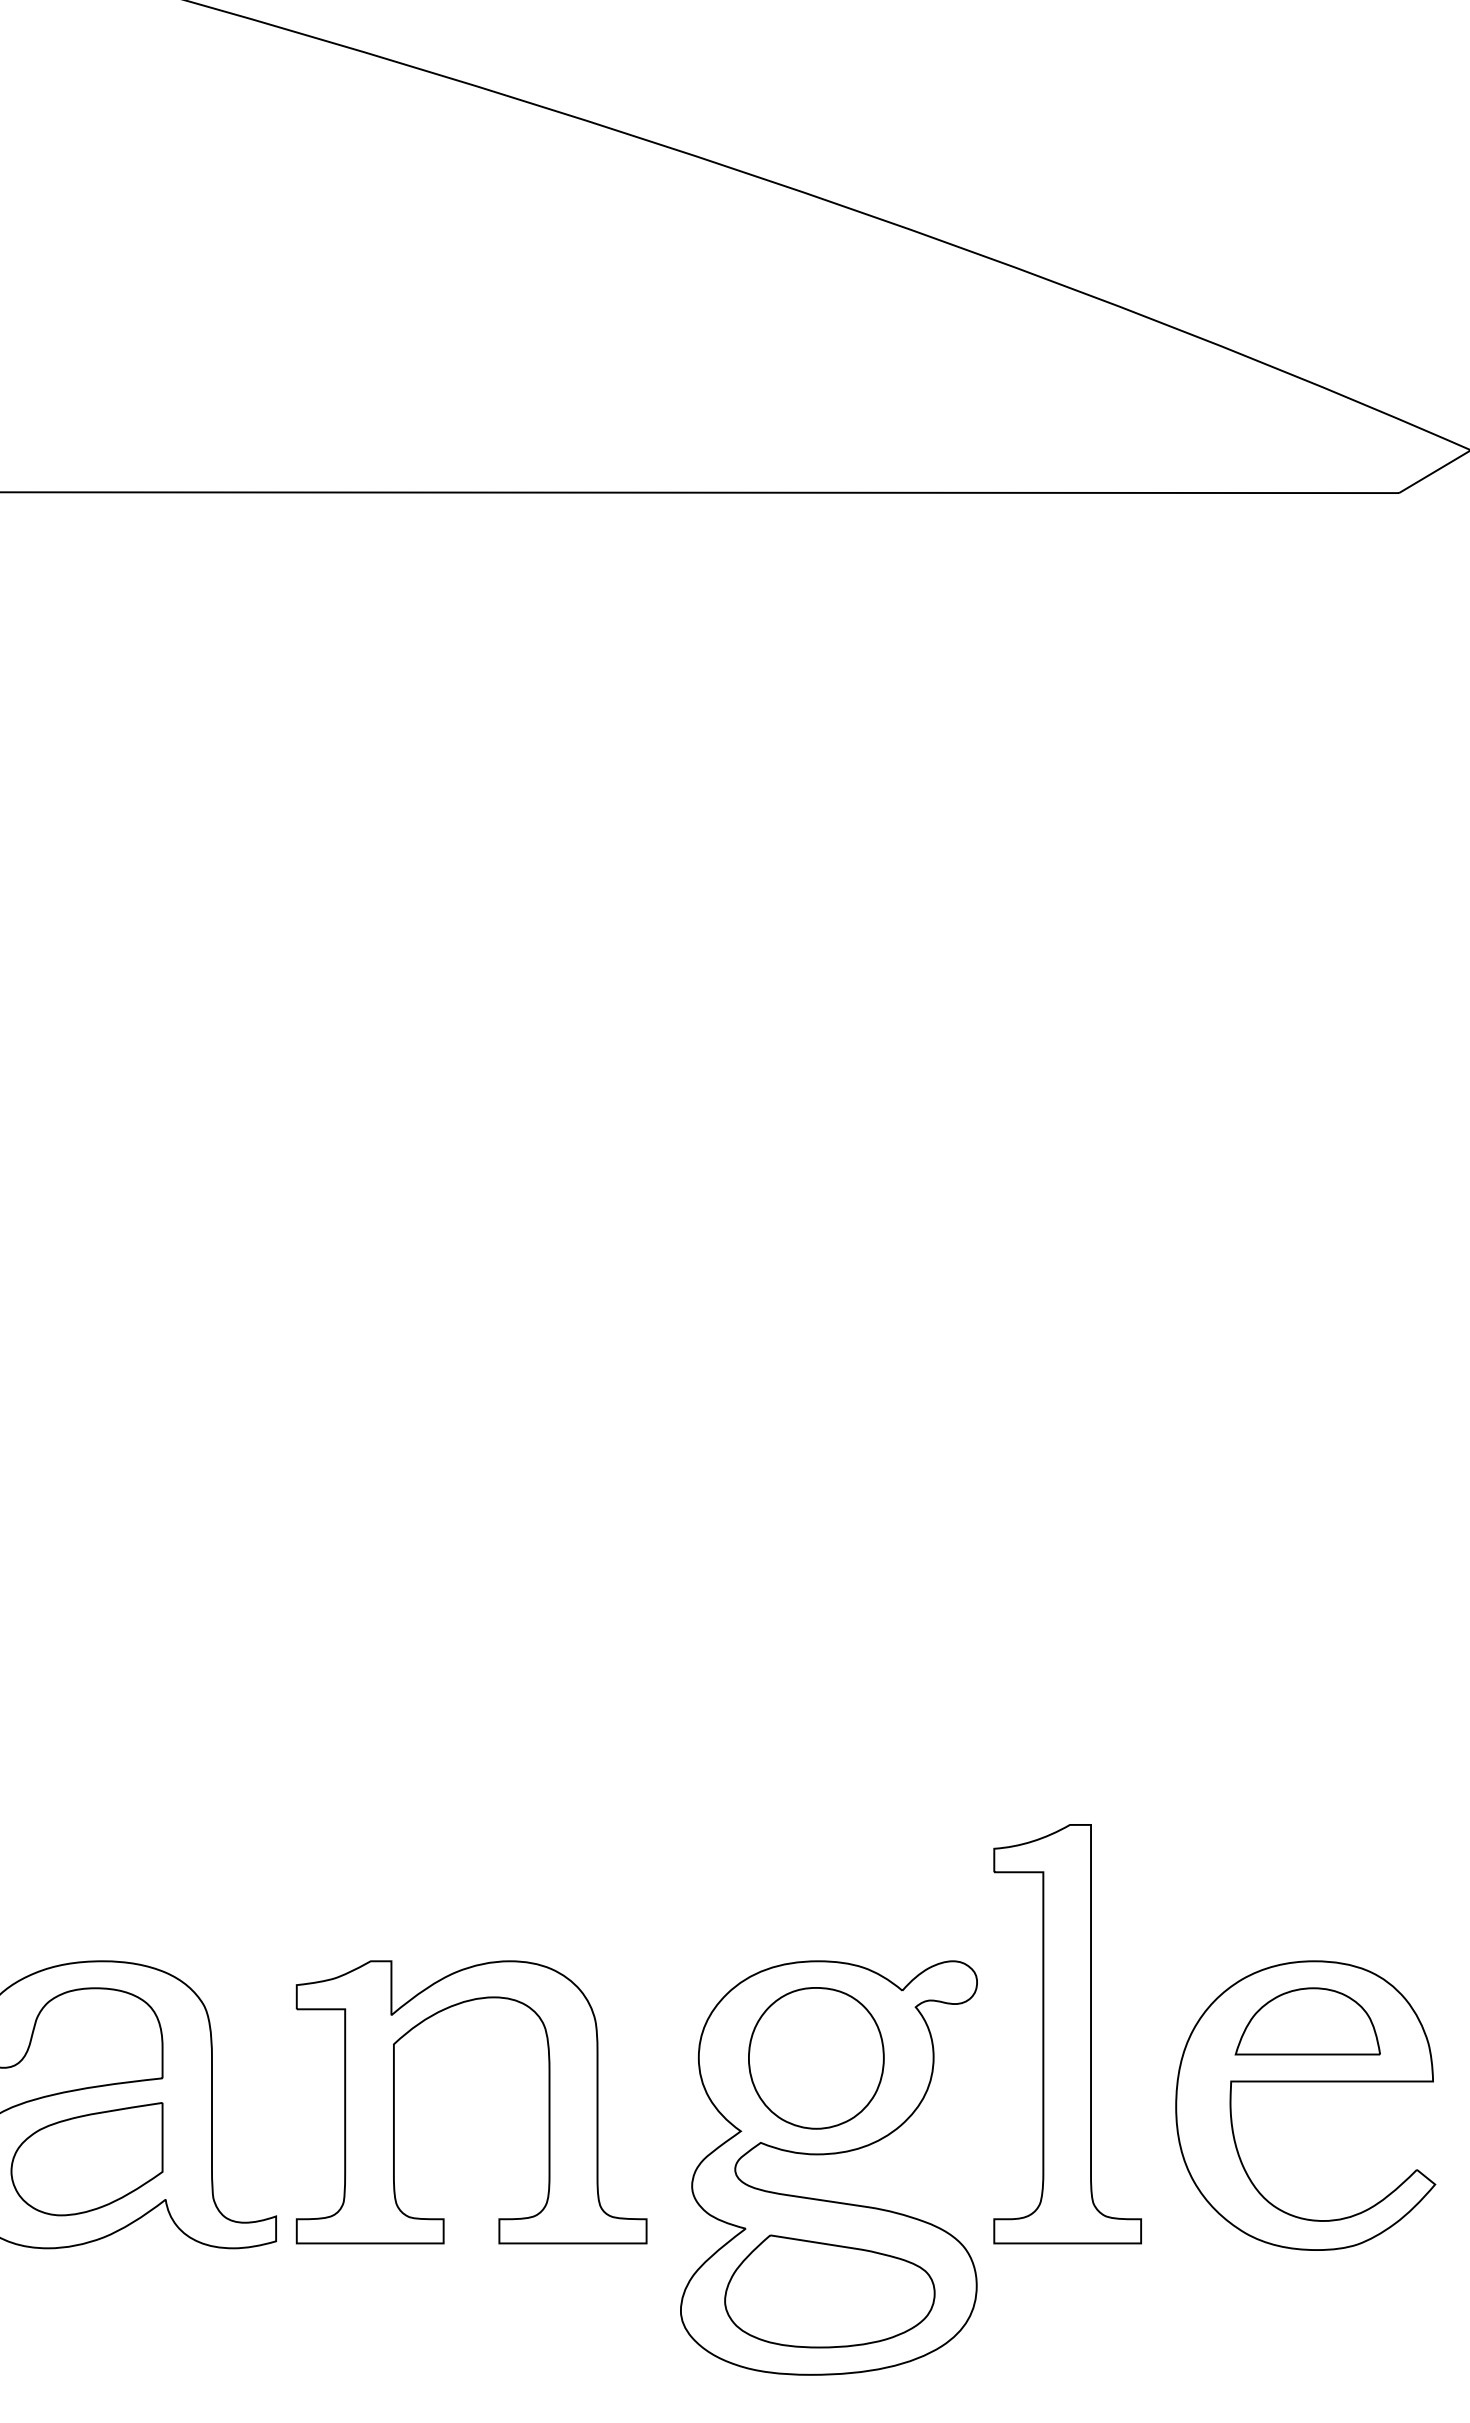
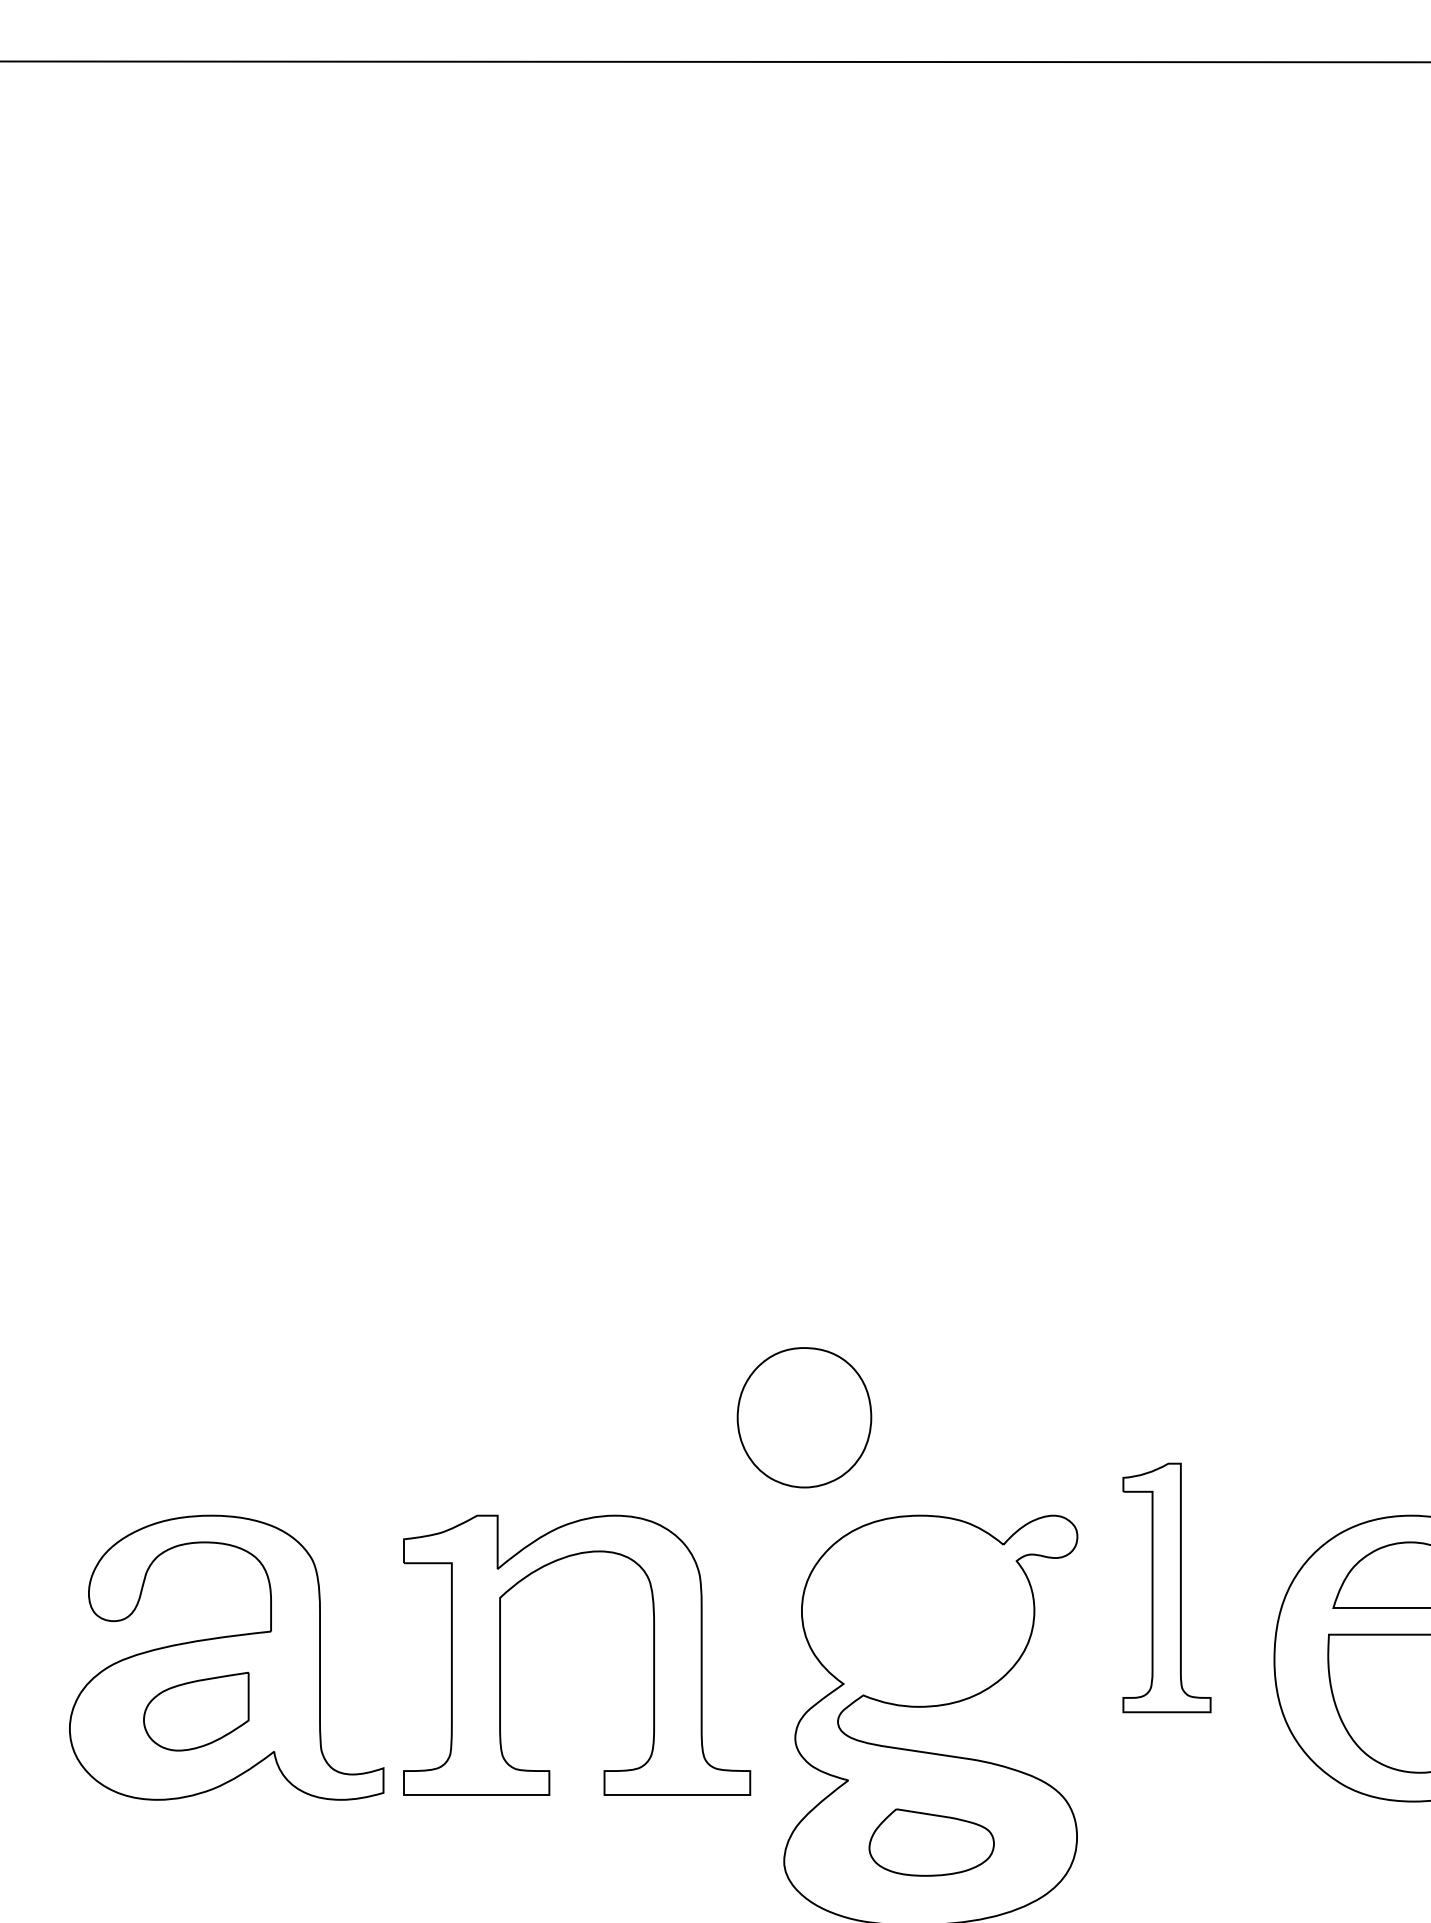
part: (1067, 2034) -> (1166, 1588), size x0.6
part: (816, 2058) -> (804, 1417), moved
part: (86, 2159) -> (195, 1711), size x0.7
part: (829, 2291) -> (931, 1842), size x0.6

